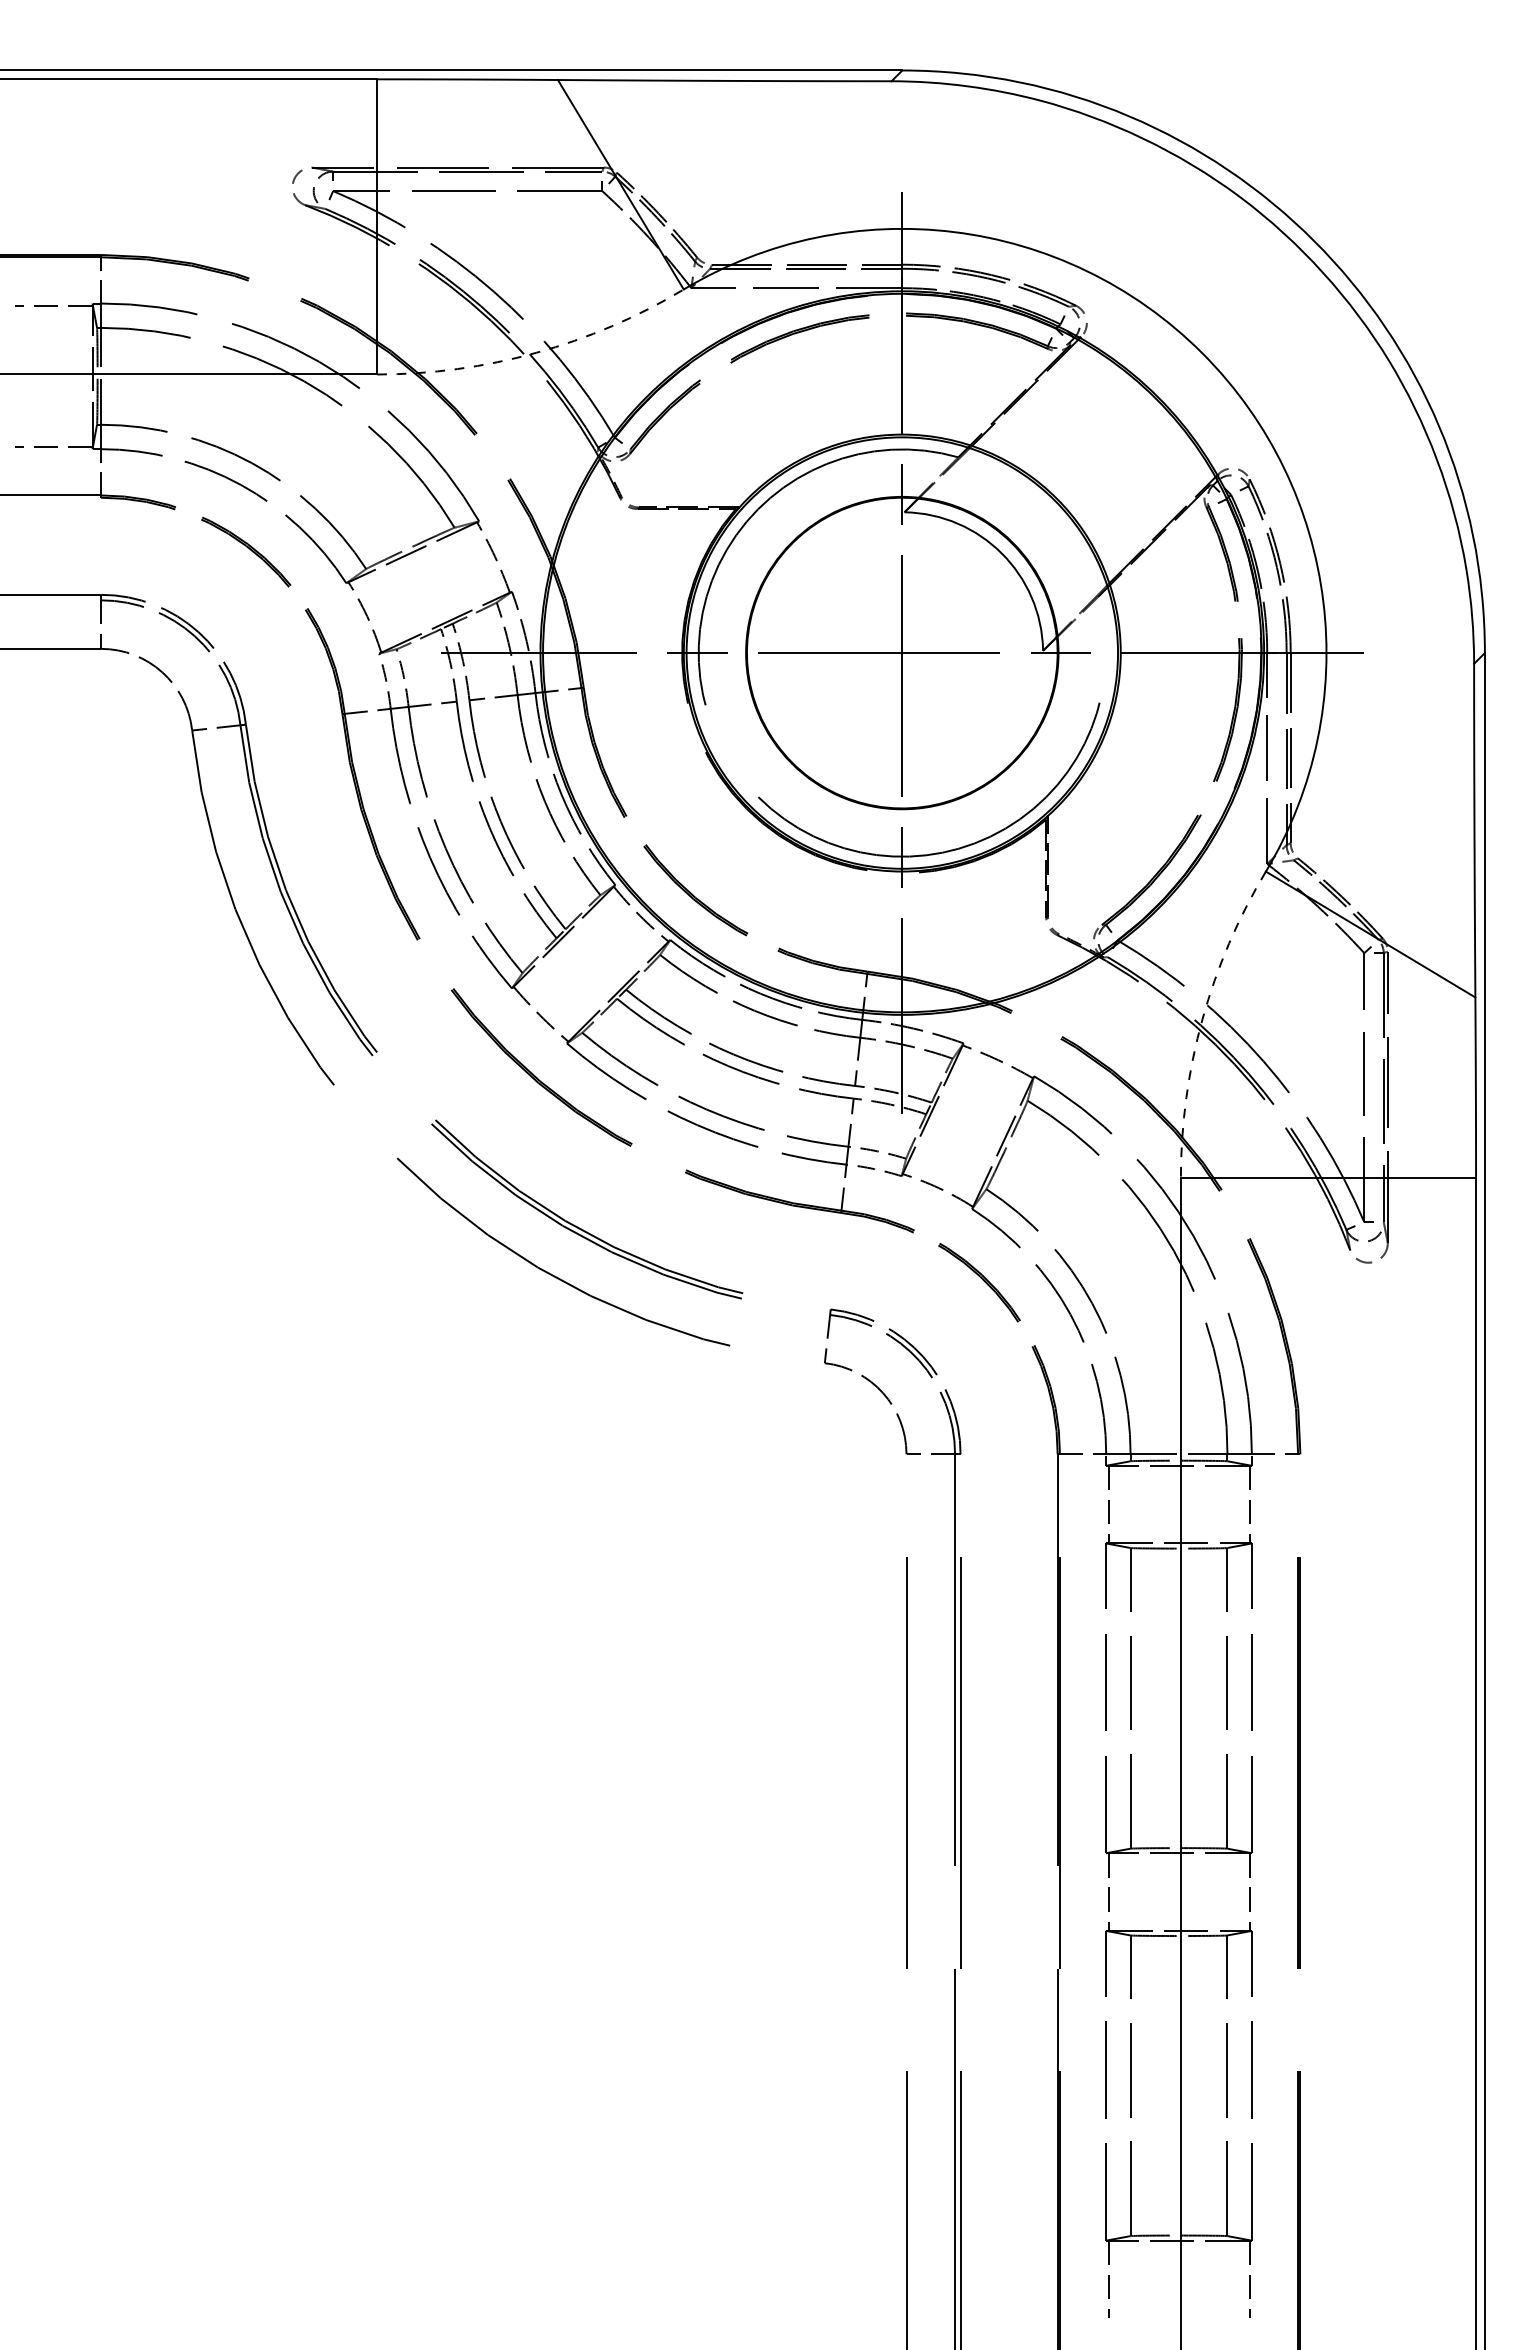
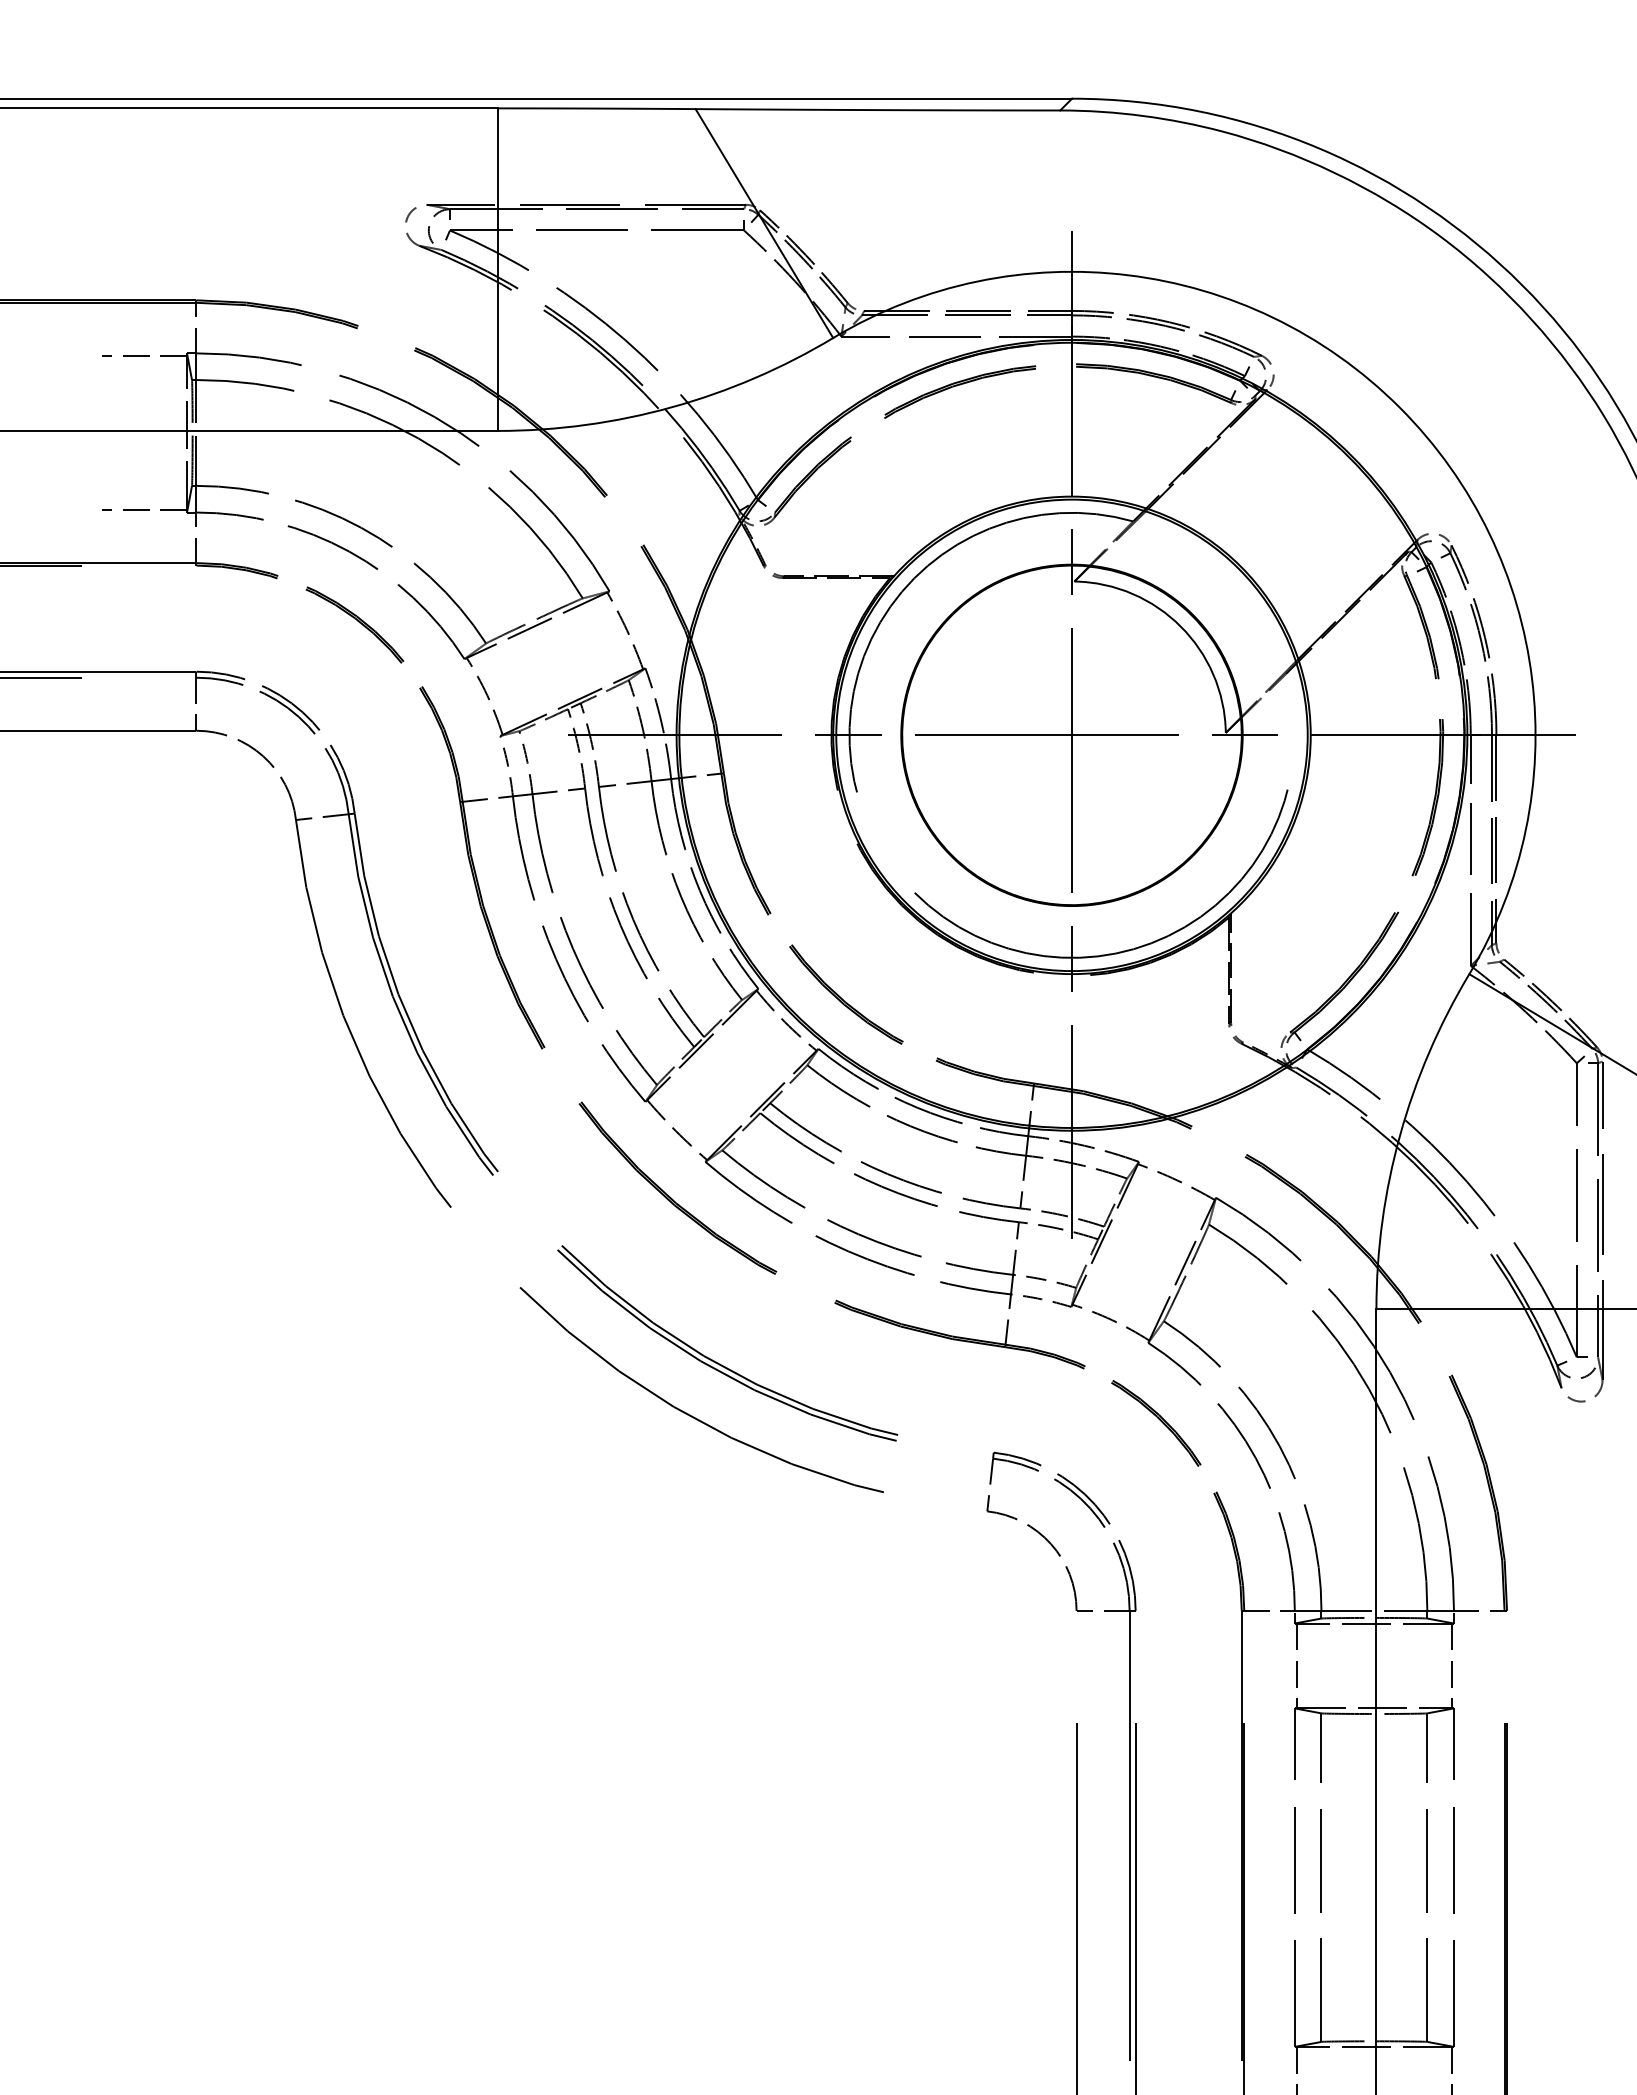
arc: (536, 352) -> (672, 406), dashed -> solid
arc: (1202, 1019) -> (1400, 1135), dashed -> solid

